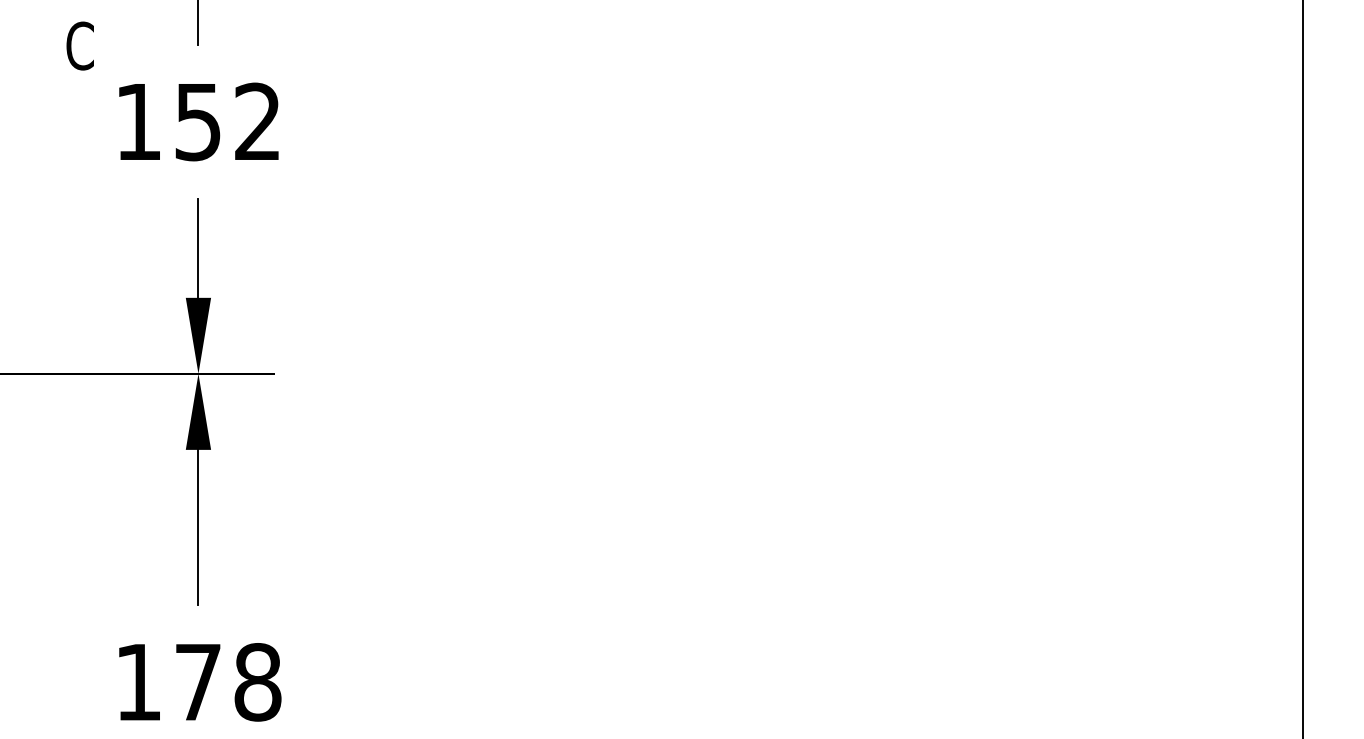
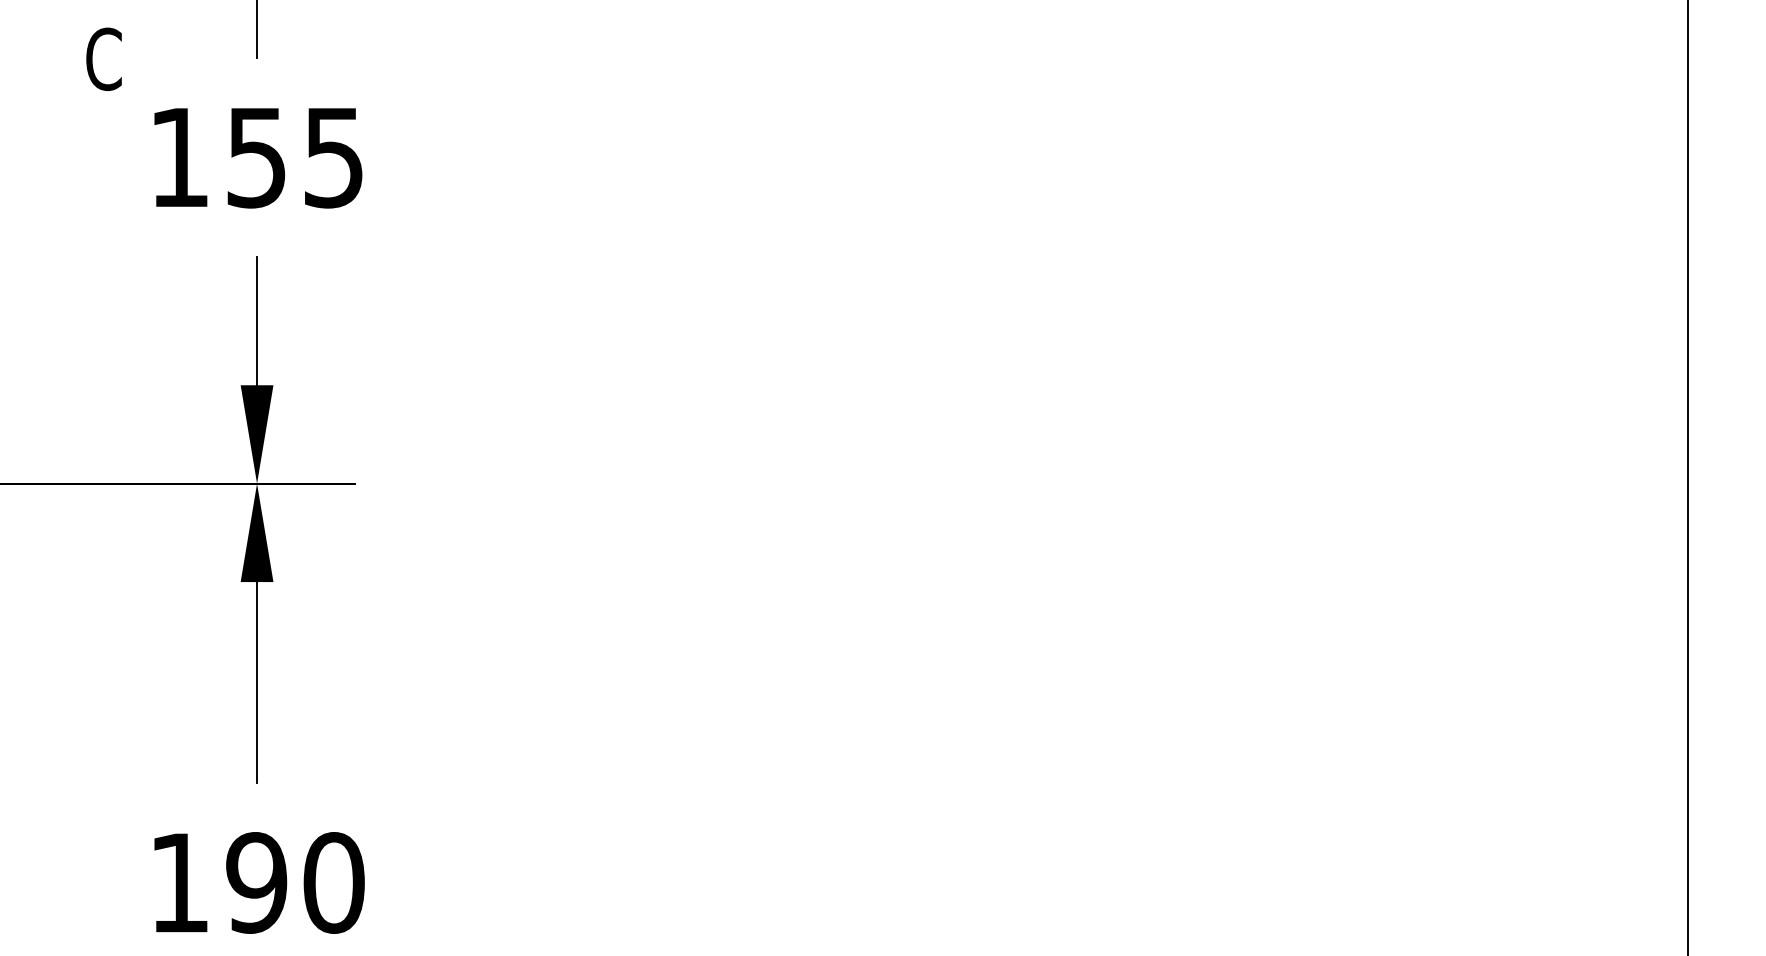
text: (257, 121) -> (333, 157), 152 -> 155
text: (228, 681) -> (295, 882), 178 -> 190

